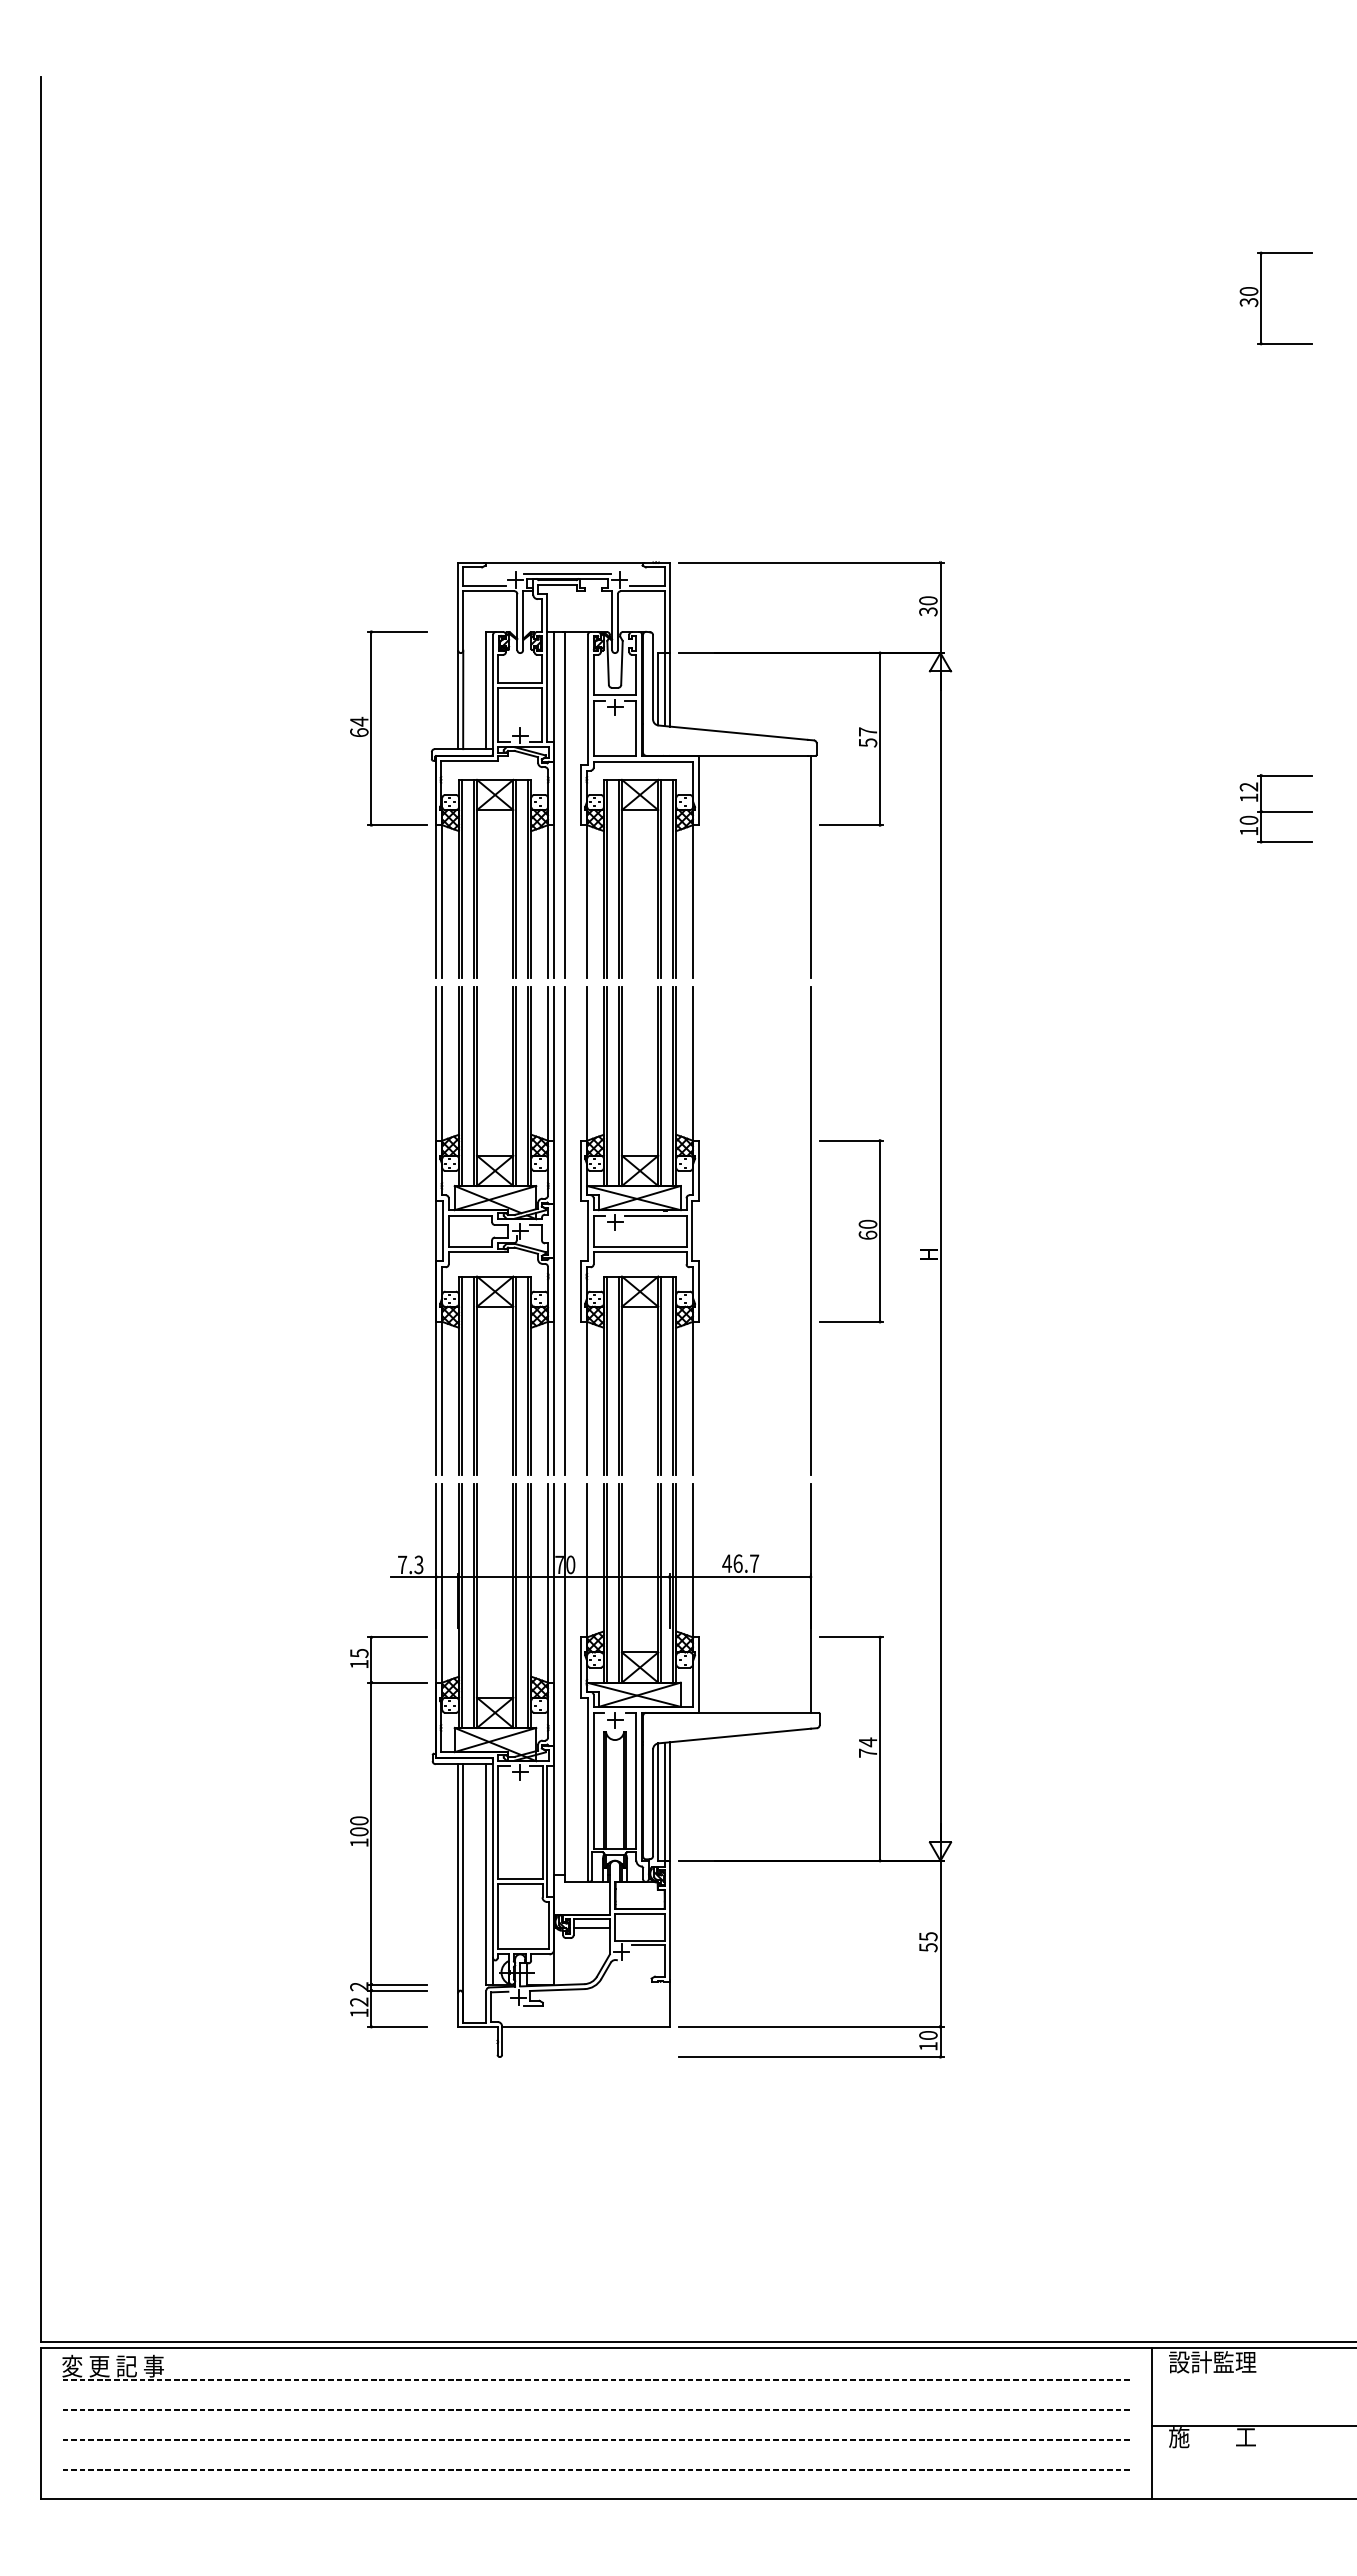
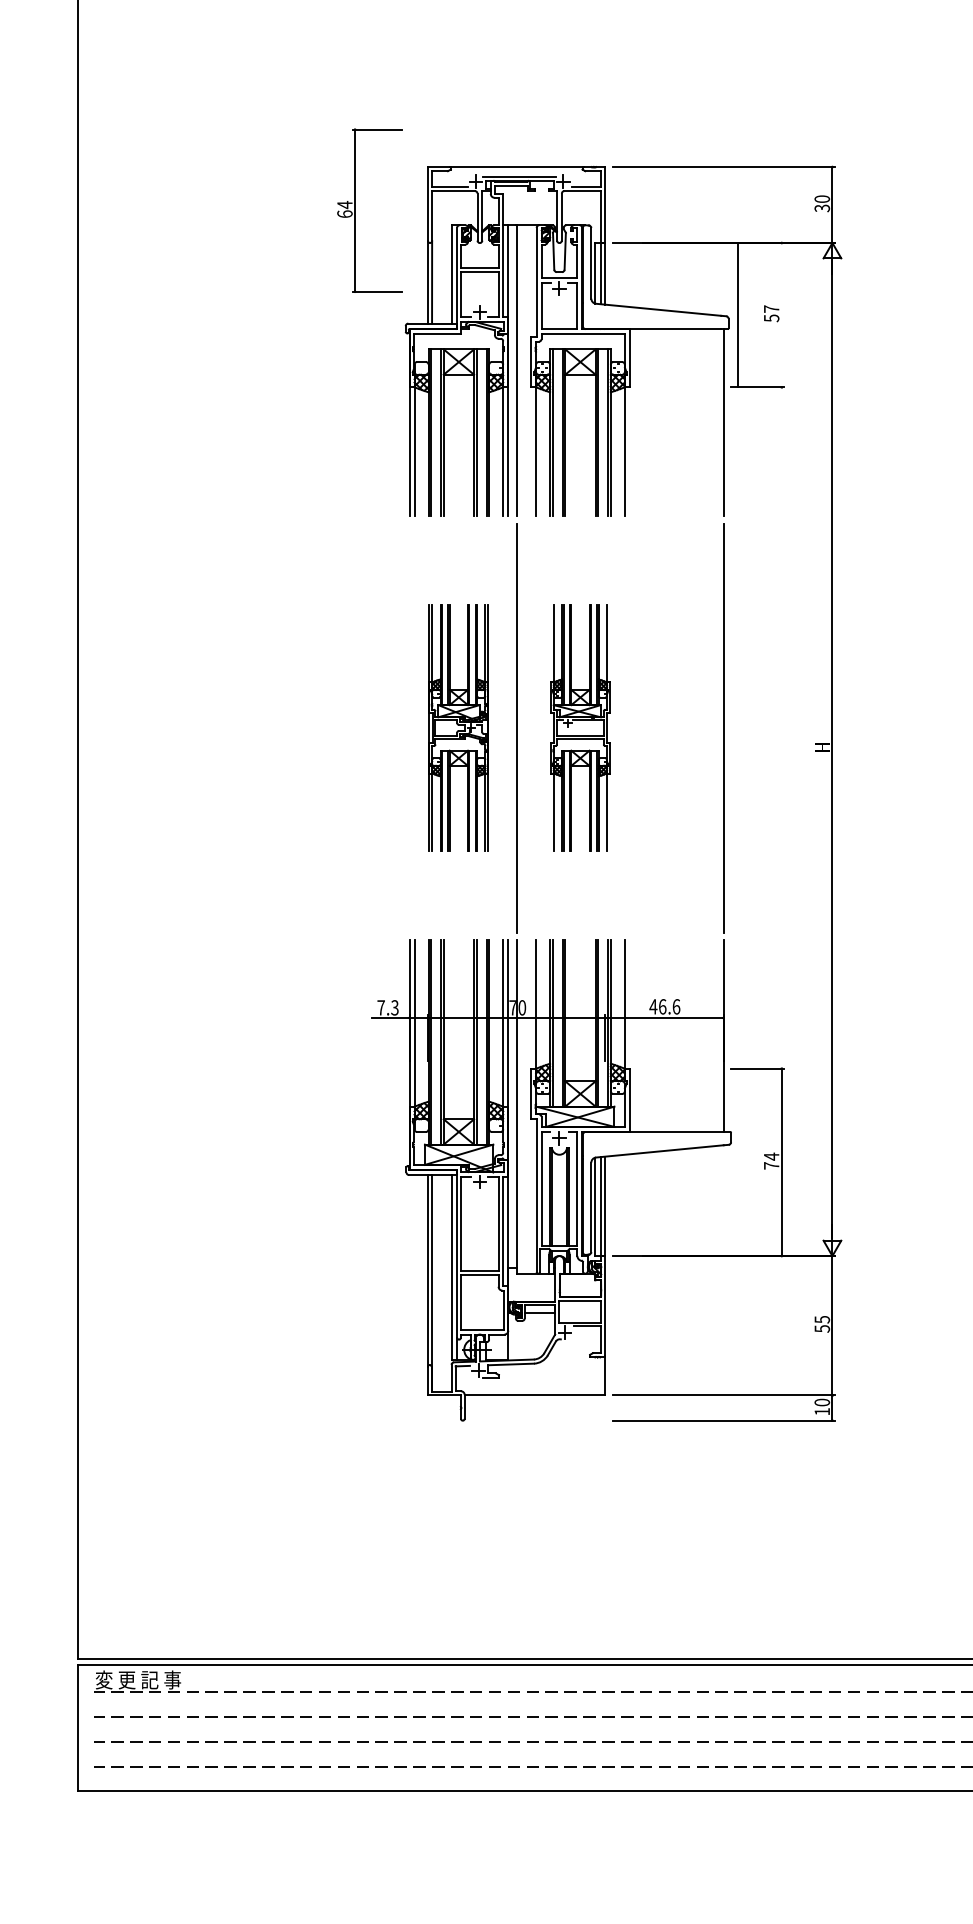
part: (371, 728) -> (355, 210), moved
line: (880, 739) -> (738, 315), moved
part: (494, 1230) -> (458, 727), size x0.6
part: (639, 1230) -> (579, 727), size x0.6
part: (858, 1233) -> (763, 729), removed
text: (754, 1563) -> (676, 1006), 46.7 -> 46.6
part: (371, 1831) -> (355, 1231), removed

